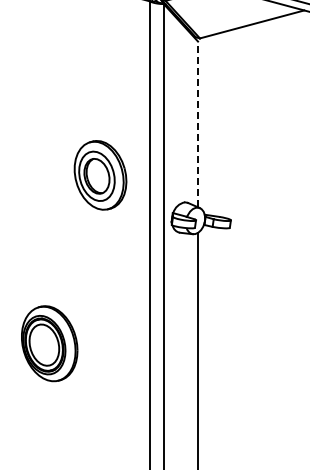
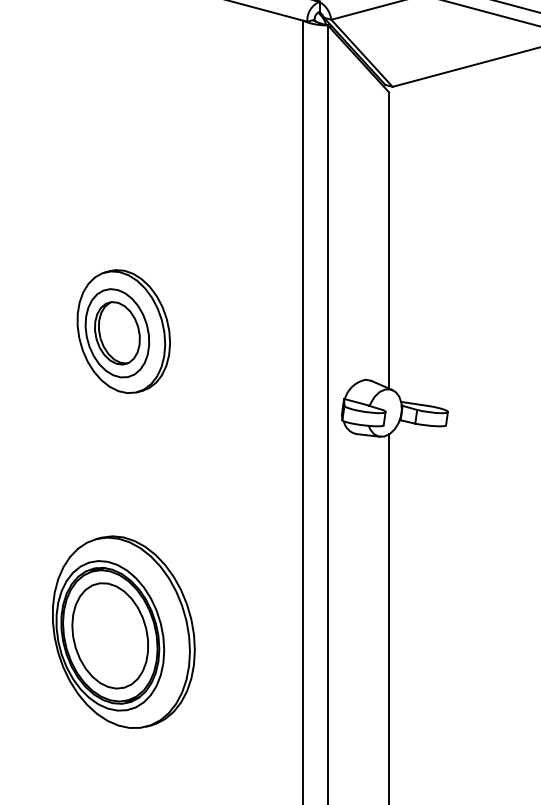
line: (198, 124) -> (389, 240), dashed -> solid
part: (100, 175) -> (123, 331), moved
part: (49, 343) -> (123, 632), size x1.43

